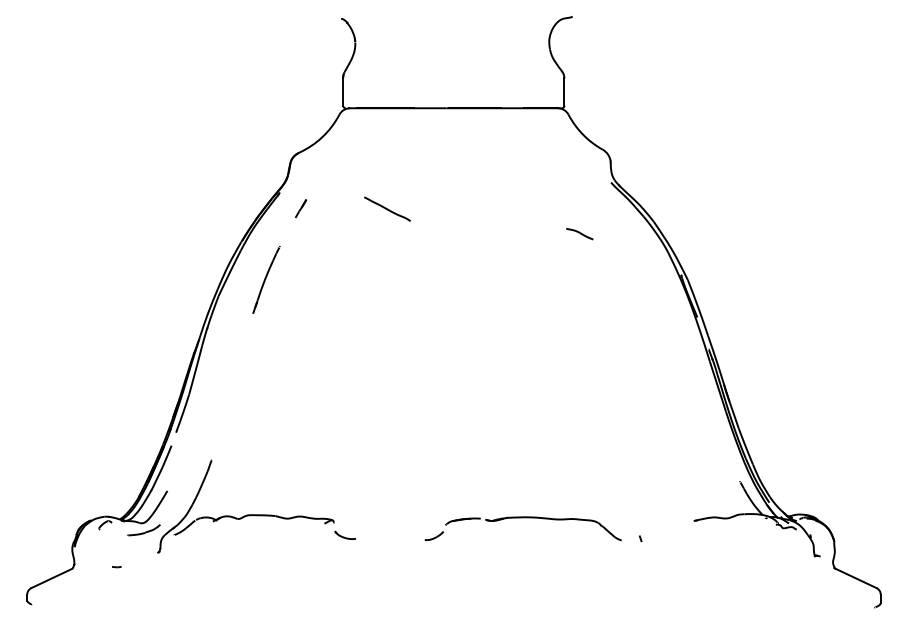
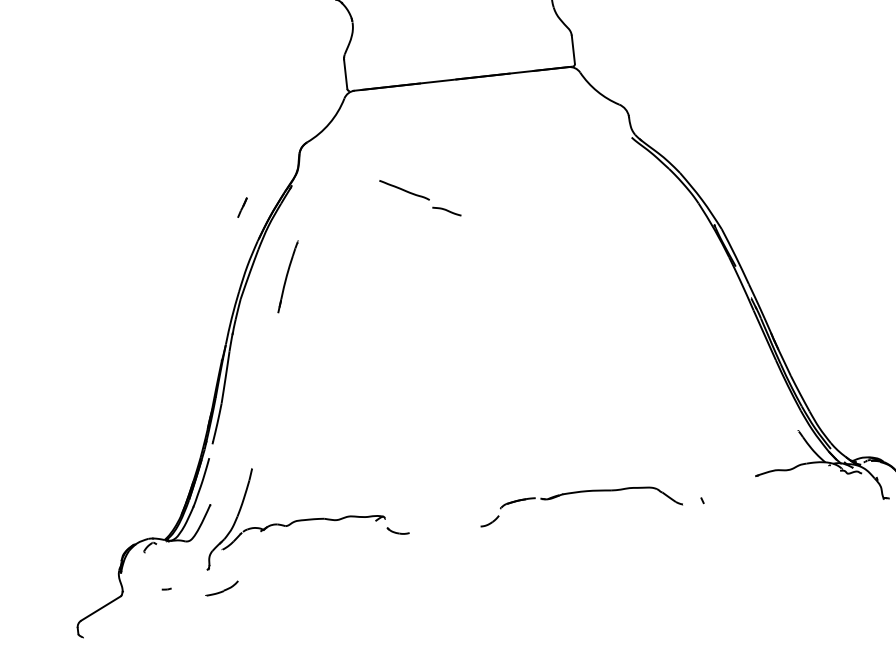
line: (301, 208) -> (242, 207), moved
curve: (579, 233) -> (446, 211), moved
part: (143, 530) -> (221, 588), moved

